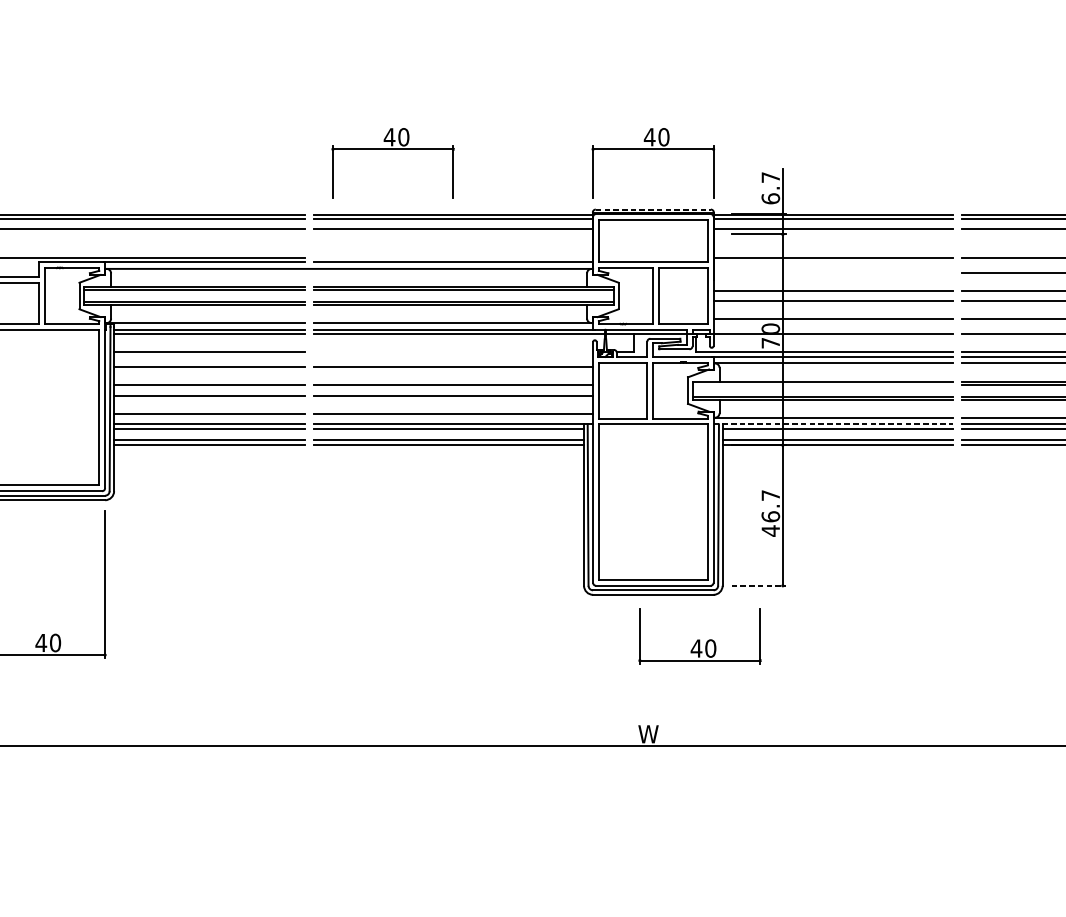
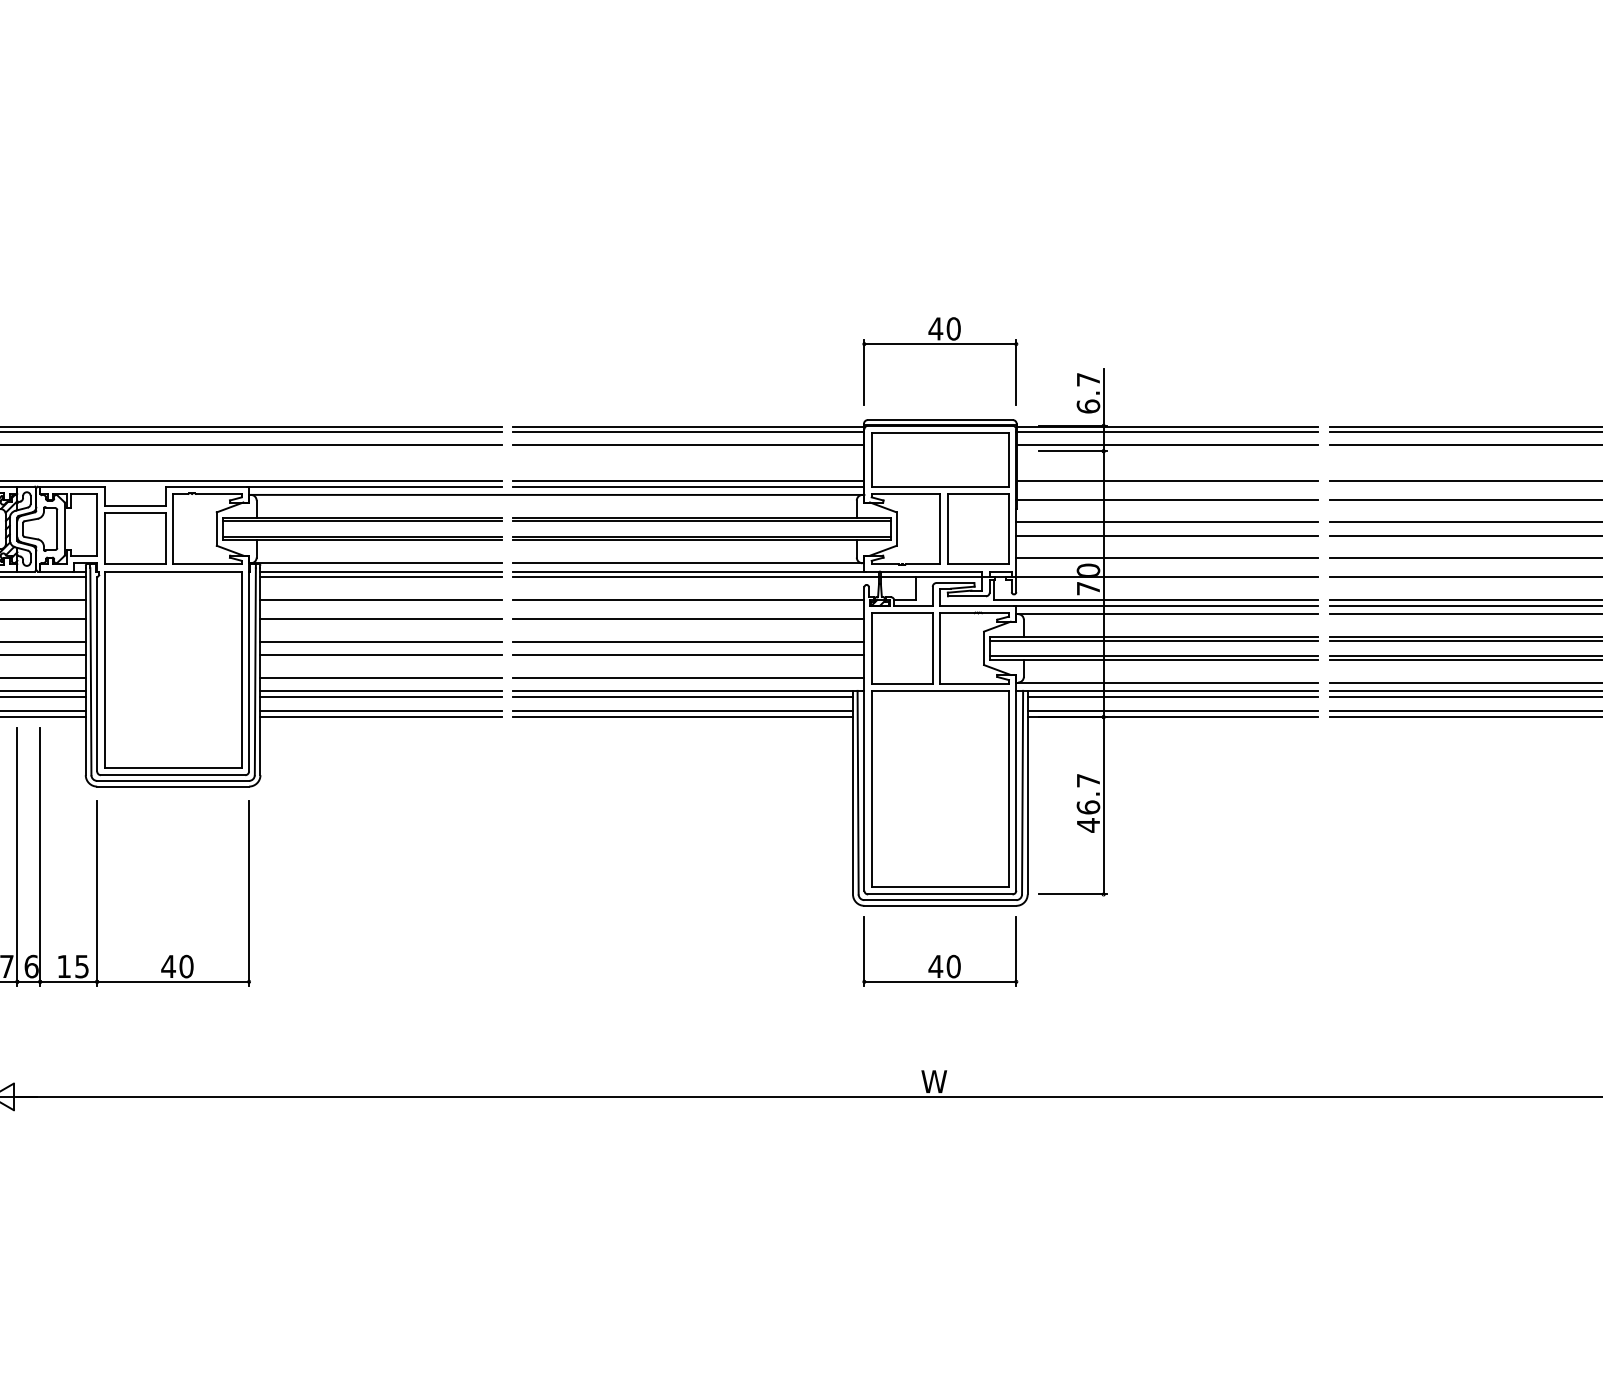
part: (393, 149) -> (612, 344), removed
line: (653, 209) -> (940, 420), dashed -> solid
line: (453, 257) -> (688, 480), added
line: (833, 272) -> (1167, 499), added
line: (453, 352) -> (688, 600), added
line: (822, 384) -> (1153, 640), added
line: (833, 424) -> (1167, 690), dashed -> solid
line: (758, 585) -> (1073, 894), dashed -> solid
part: (700, 636) -> (940, 951), moved

